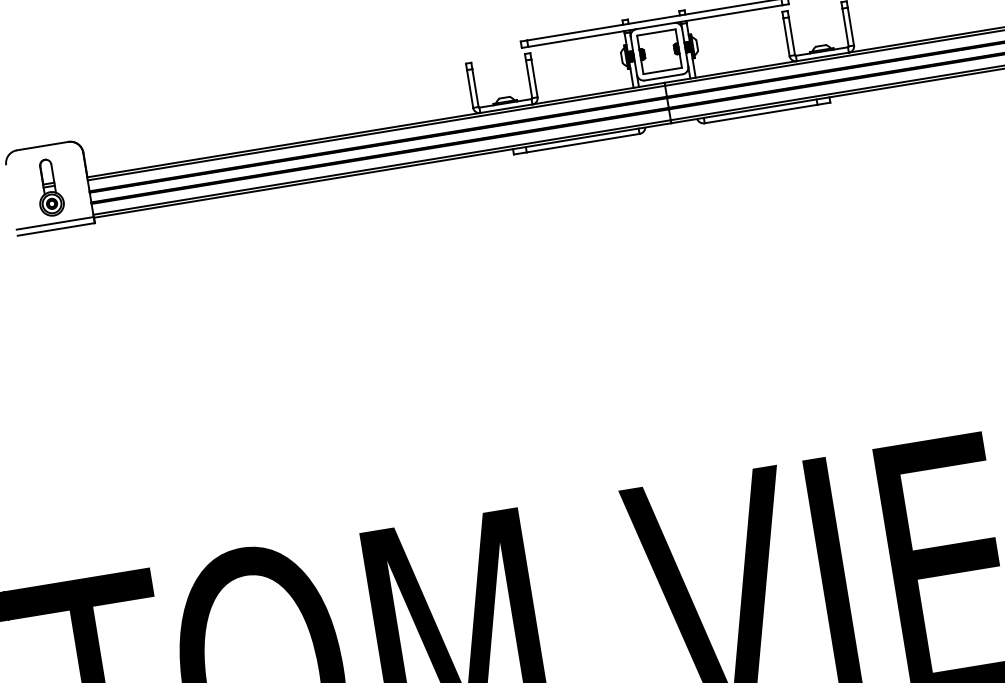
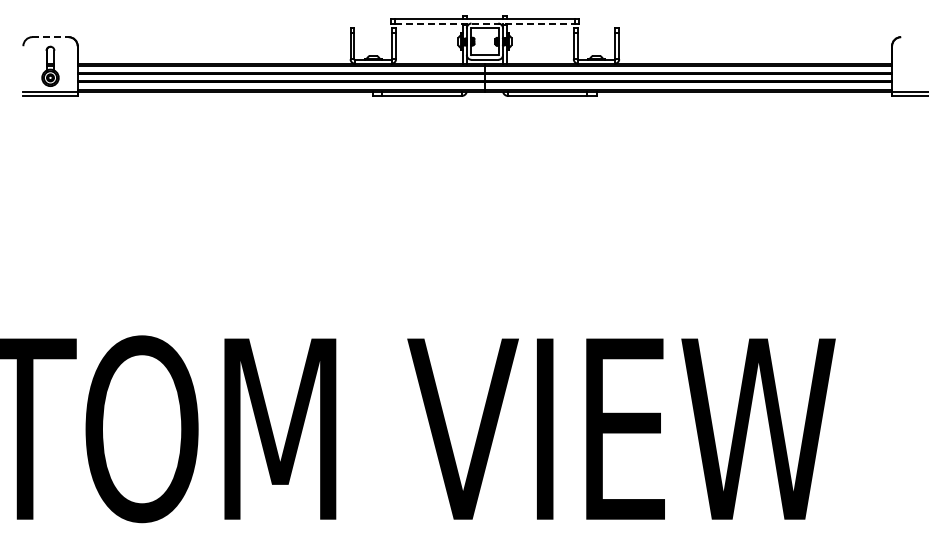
line: (654, 26) -> (484, 23), solid -> dashed
line: (44, 146) -> (51, 37), solid -> dashed

